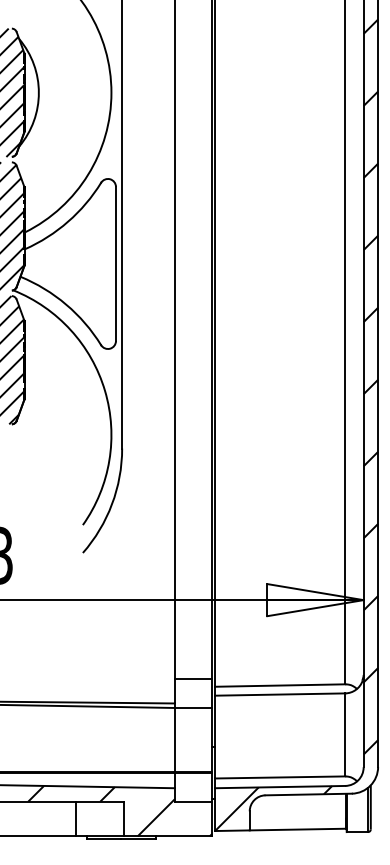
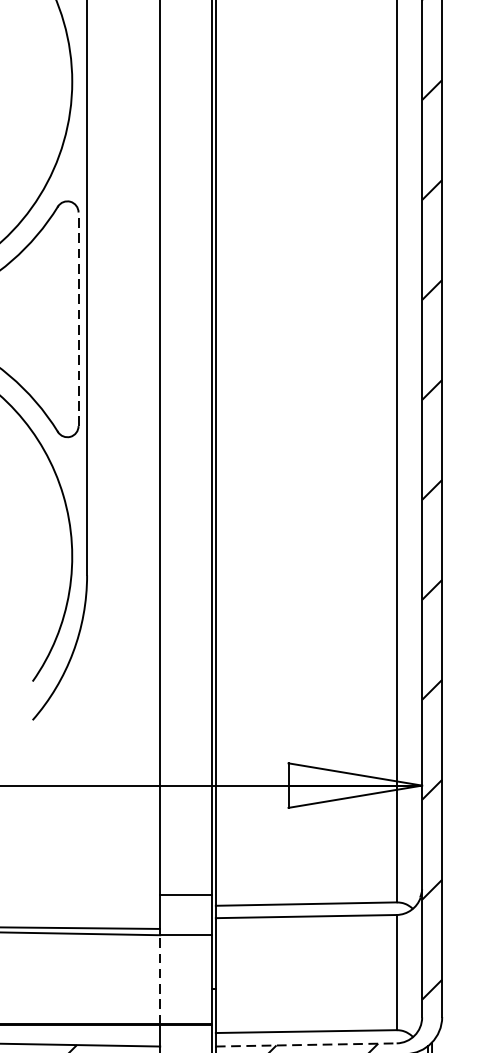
line: (116, 263) -> (79, 318), solid -> dashed
line: (174, 739) -> (159, 978), solid -> dashed
line: (280, 787) -> (306, 1045), solid -> dashed

